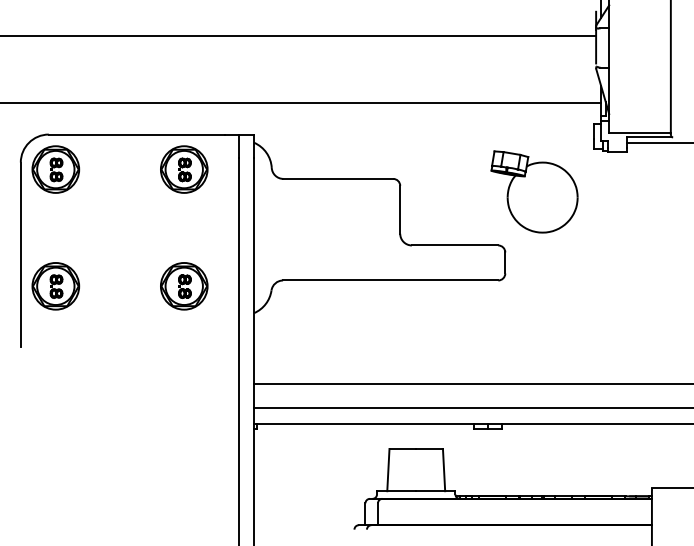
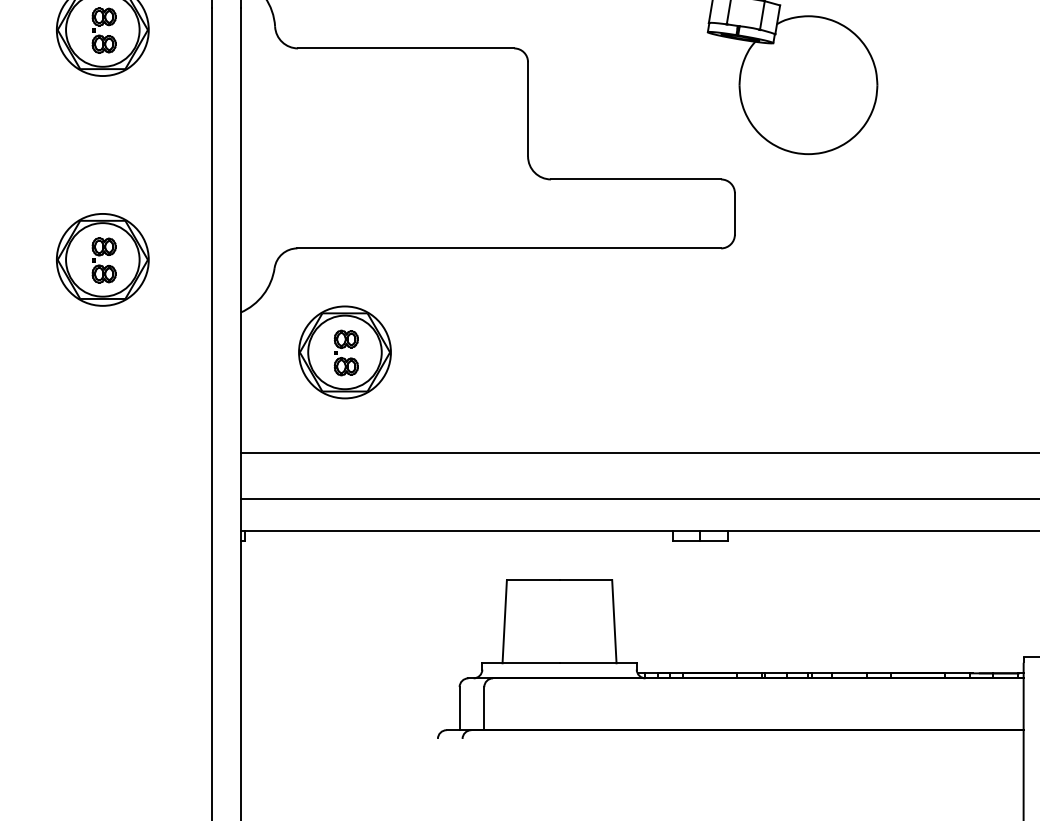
part: (307, 333) -> (345, 352), added

